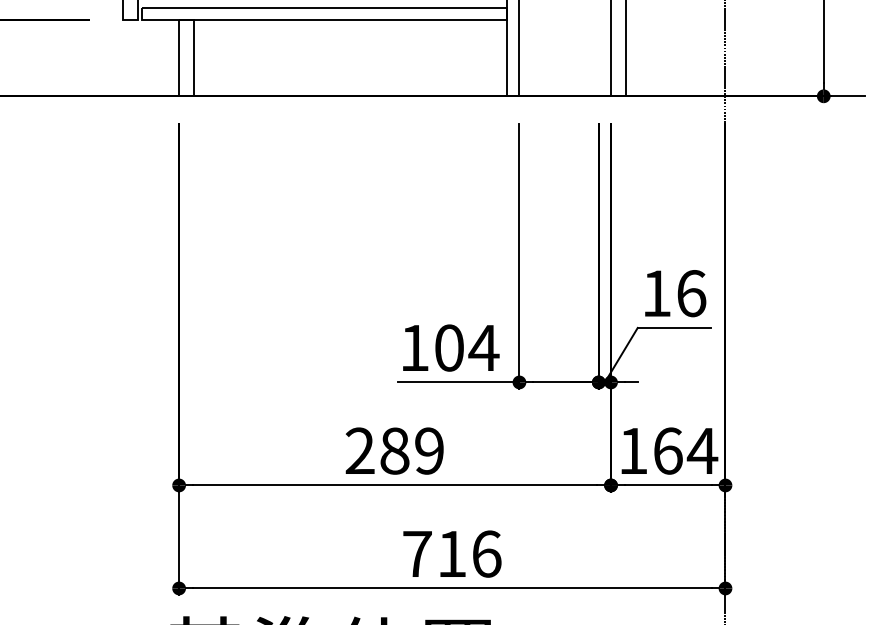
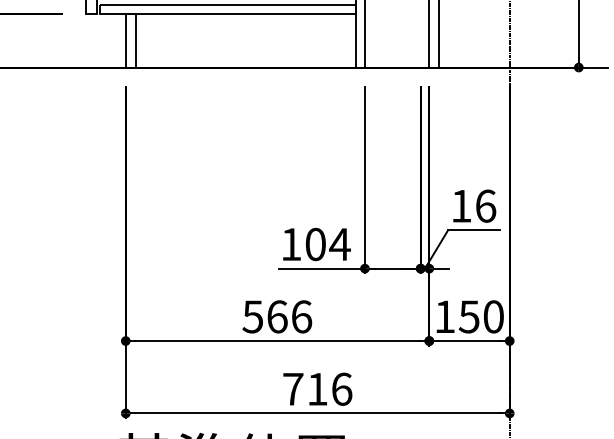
text: (395, 450) -> (277, 316), 289 -> 566
text: (685, 450) -> (481, 316), 164 -> 150

